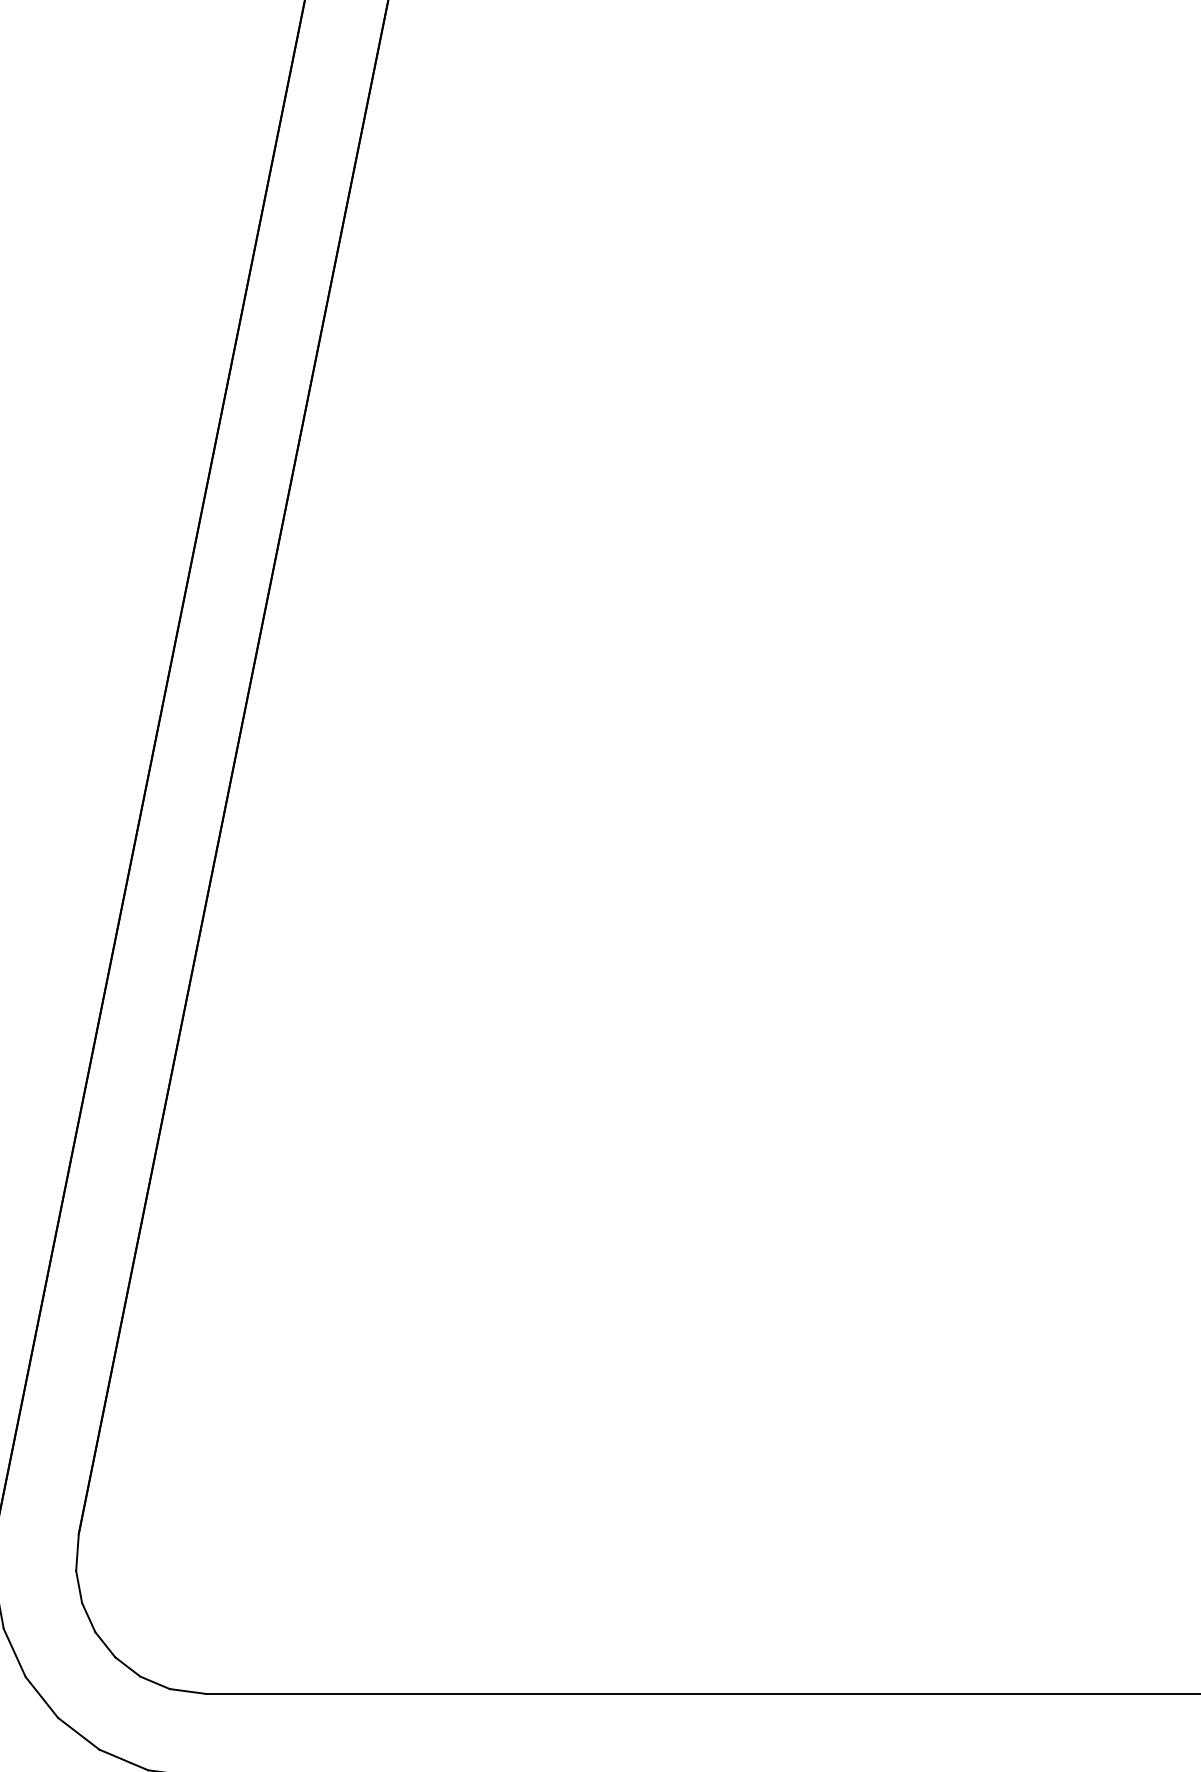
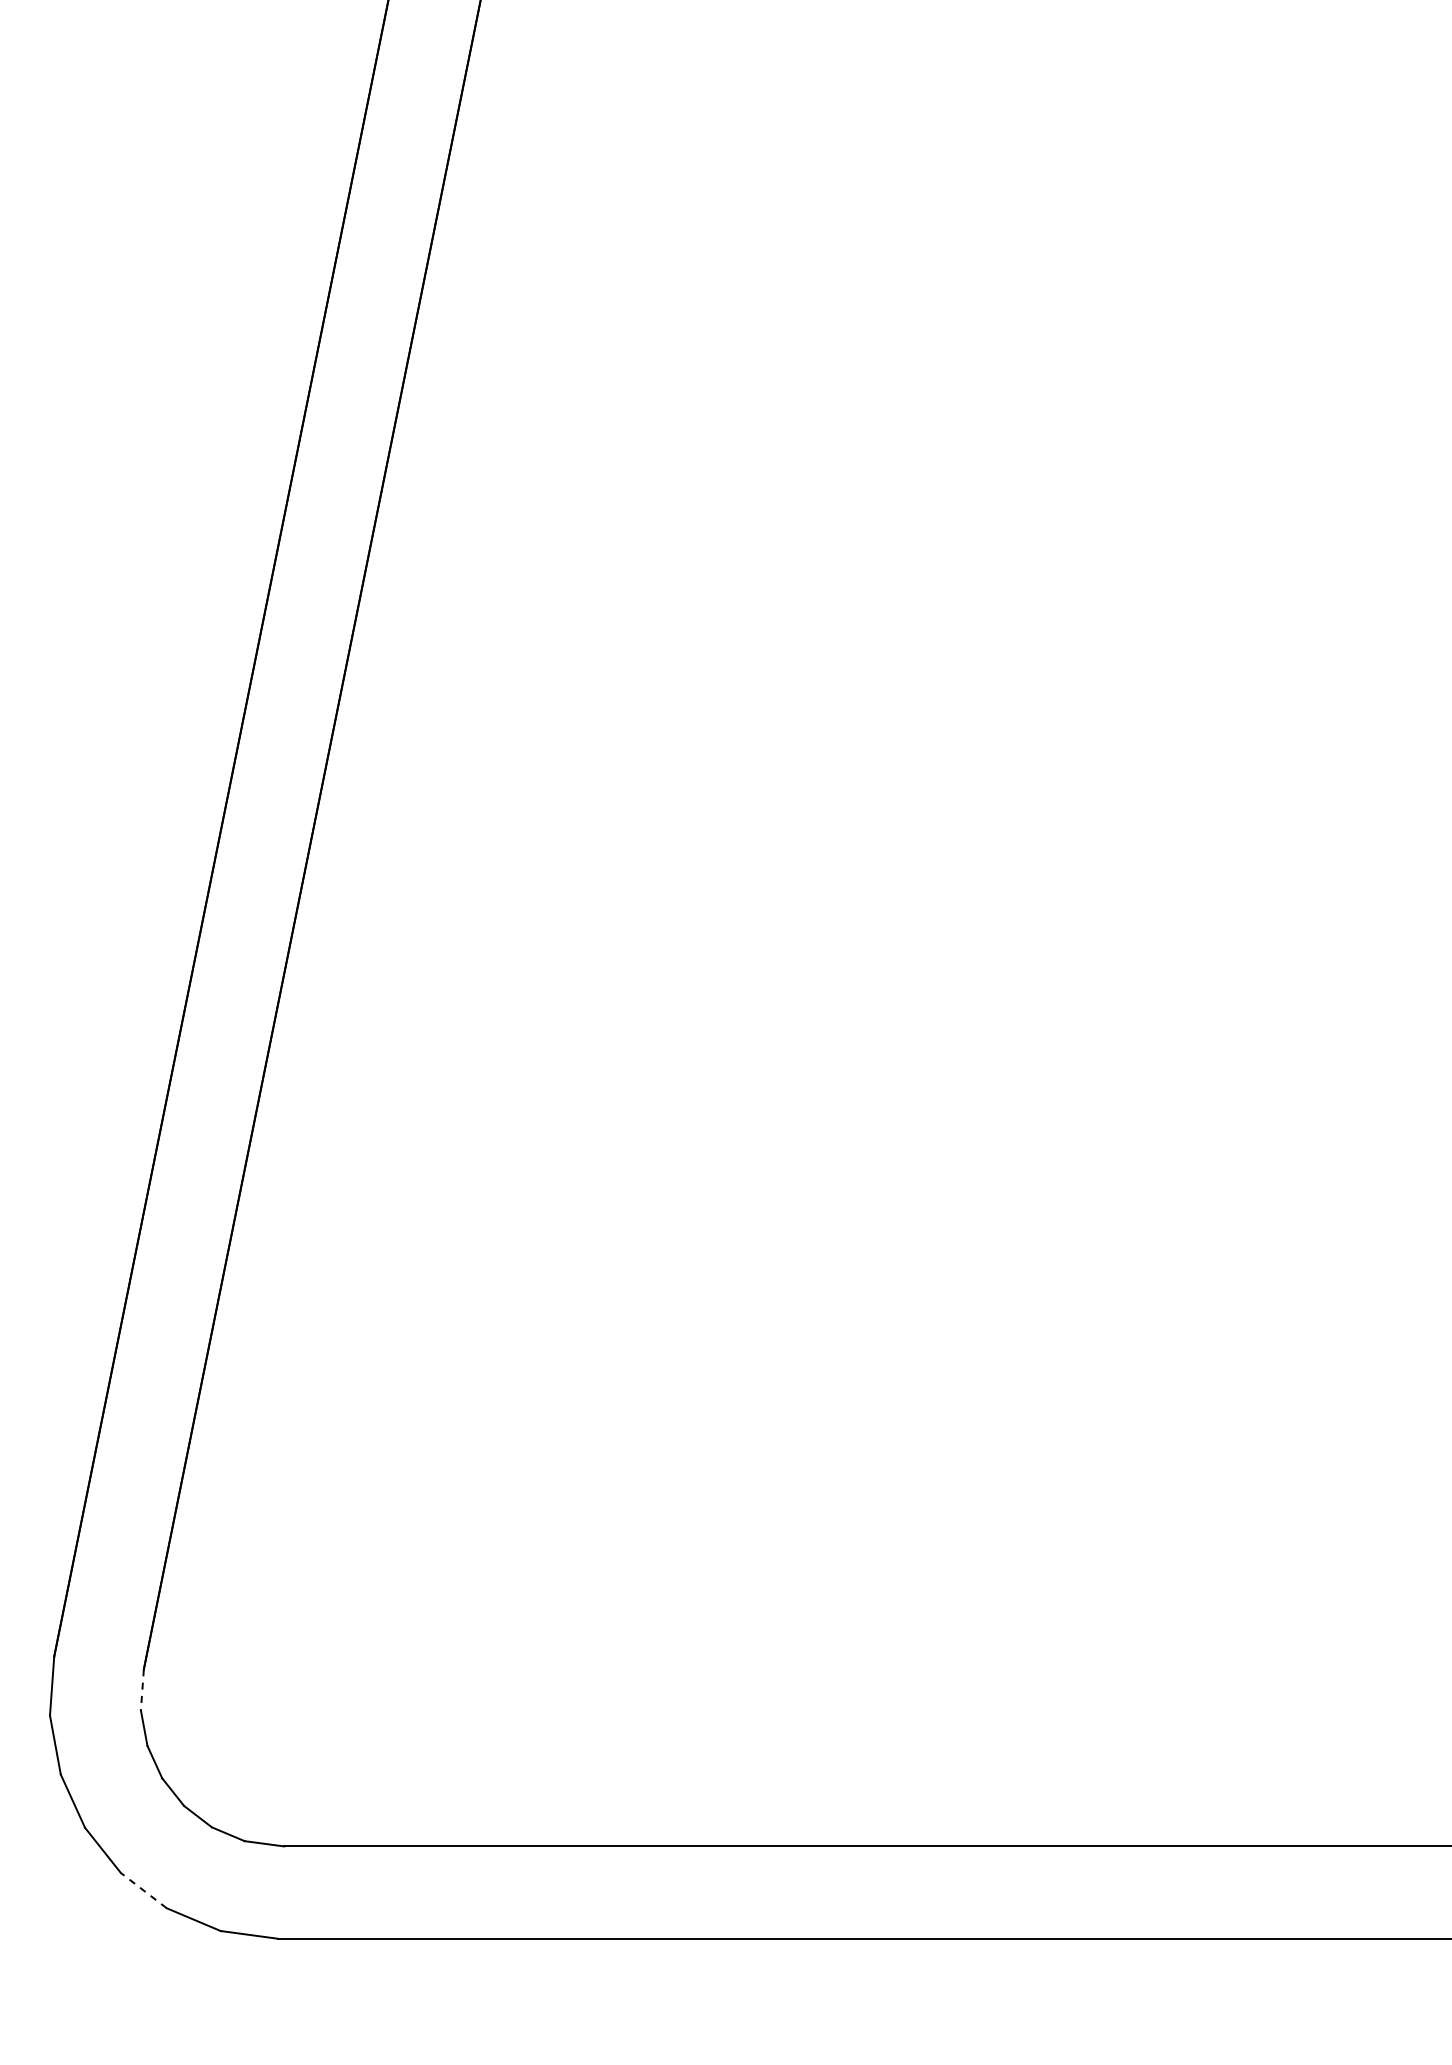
line: (77, 1552) -> (142, 1689), solid -> dashed
line: (78, 1733) -> (143, 1890), solid -> dashed

